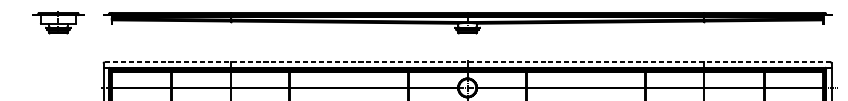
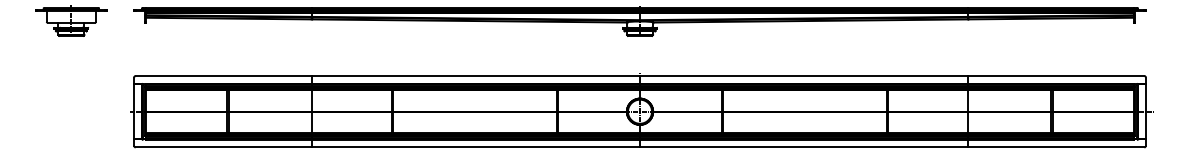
line: (467, 62) -> (639, 76), dashed -> solid

